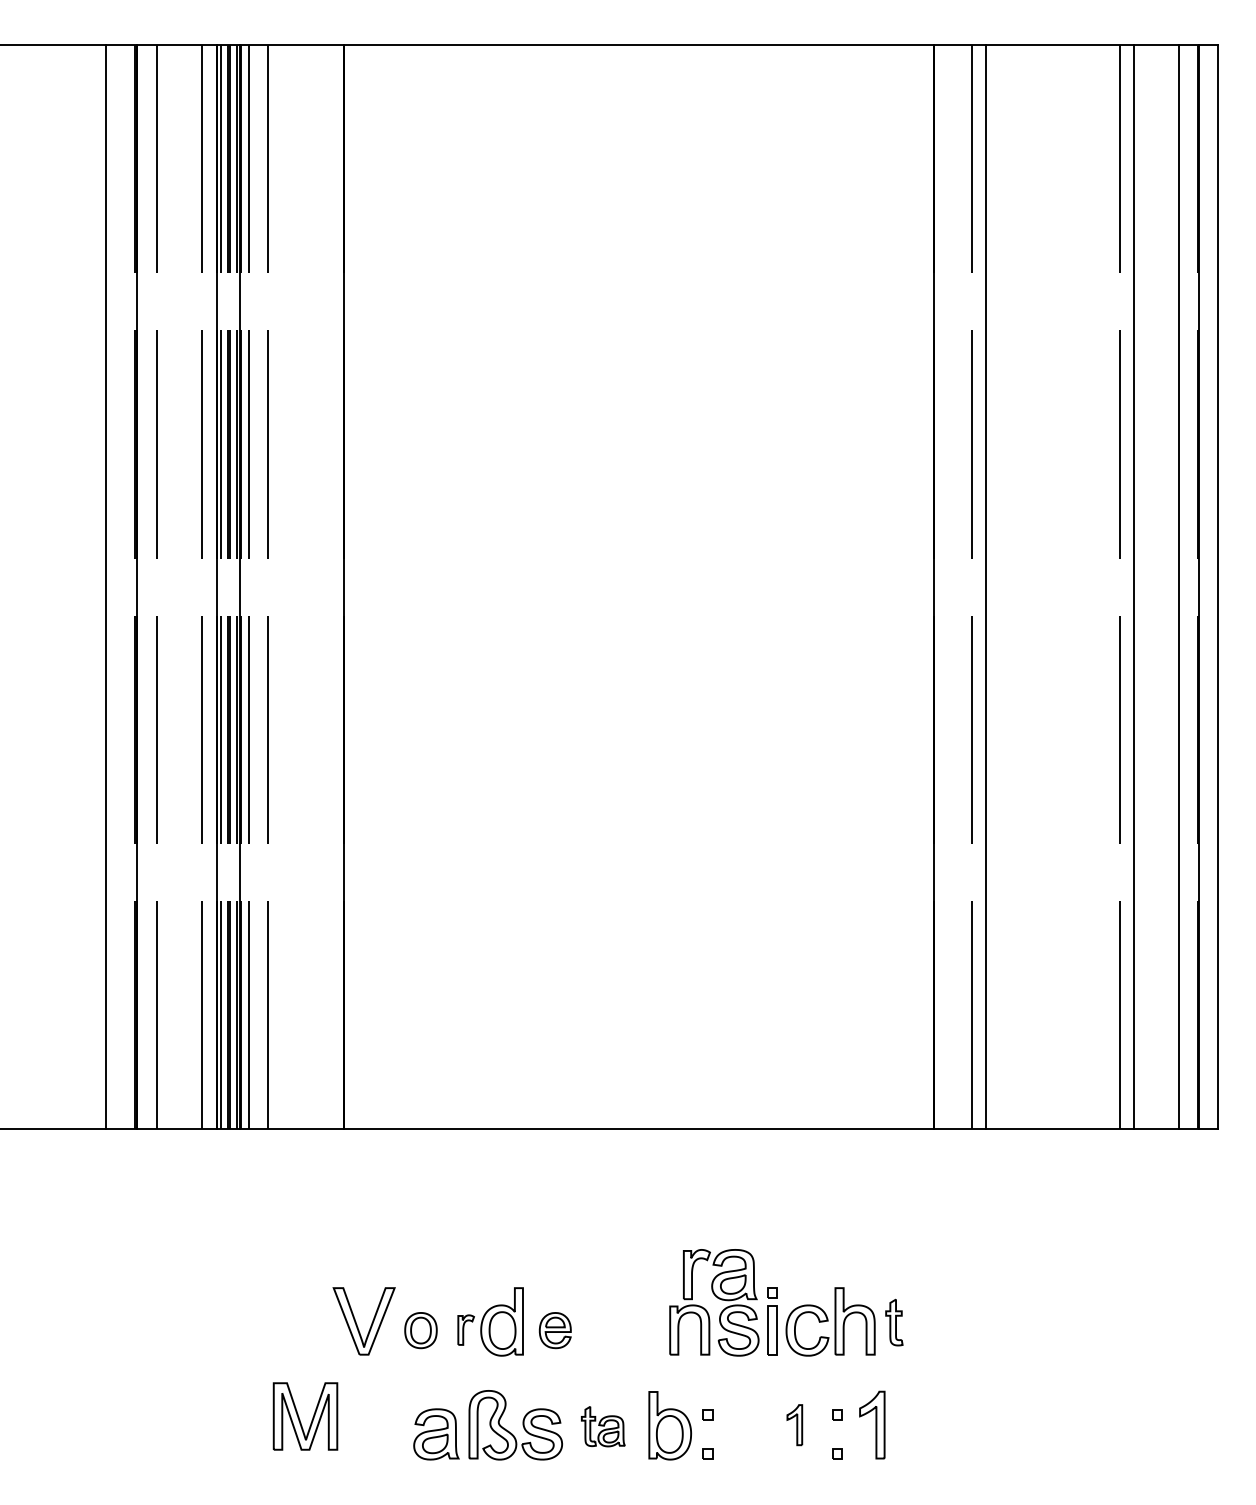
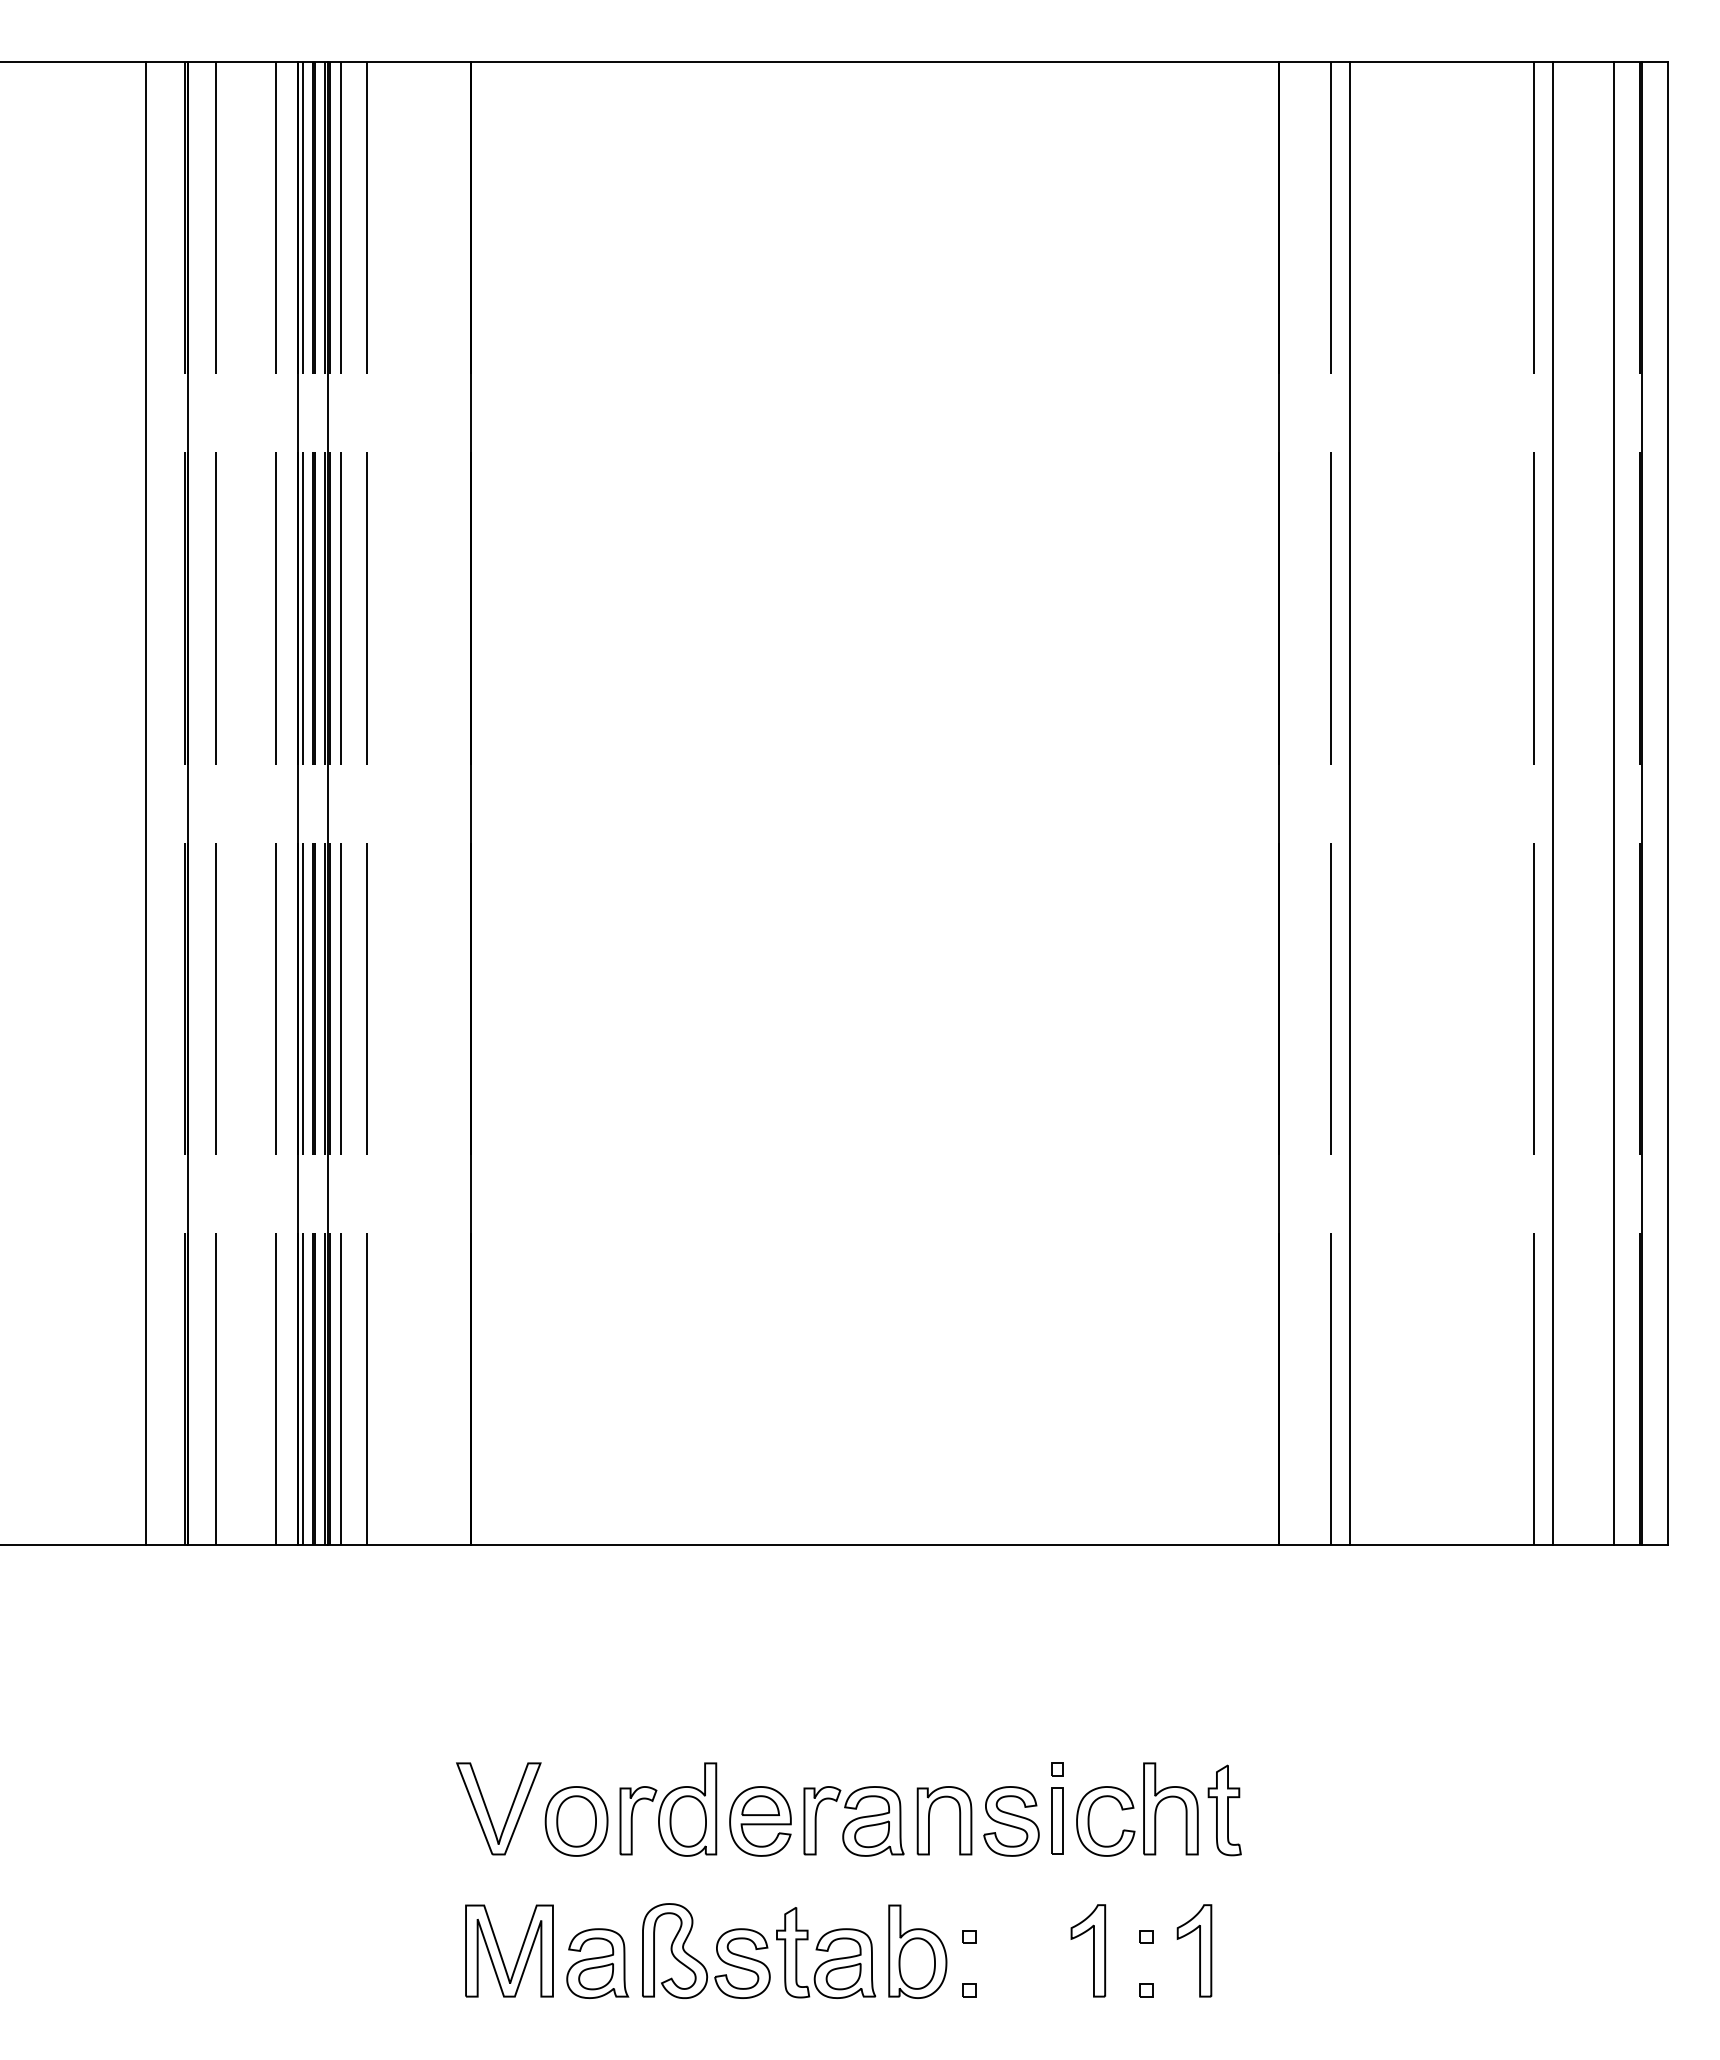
part: (719, 1275) -> (853, 1821), moved
part: (894, 1322) -> (1224, 1810), size x1.43
part: (466, 1329) -> (638, 1820), size x1.67
part: (420, 1330) -> (576, 1821), size x1.43
part: (555, 1330) -> (760, 1821), size x1.43
part: (299, 1418) -> (501, 1953), moved
part: (794, 1424) -> (1088, 1950), size x1.67
part: (603, 1426) -> (826, 1952), size x1.67

